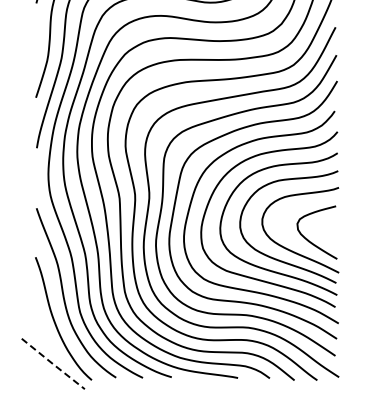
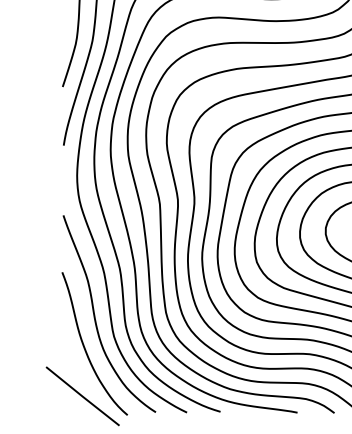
line: (53, 364) -> (83, 396), dashed -> solid

